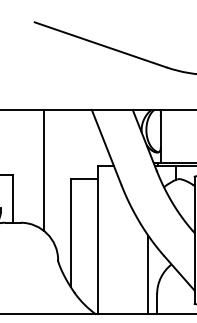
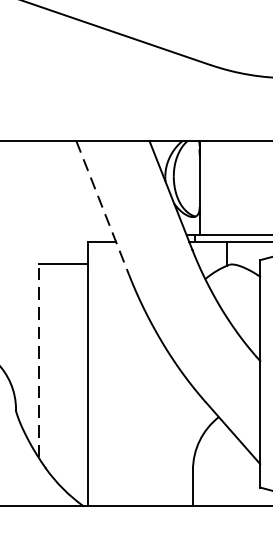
line: (106, 147) -> (102, 207), solid -> dashed
line: (70, 232) -> (38, 359), solid -> dashed
line: (148, 274) -> (177, 435), removed

